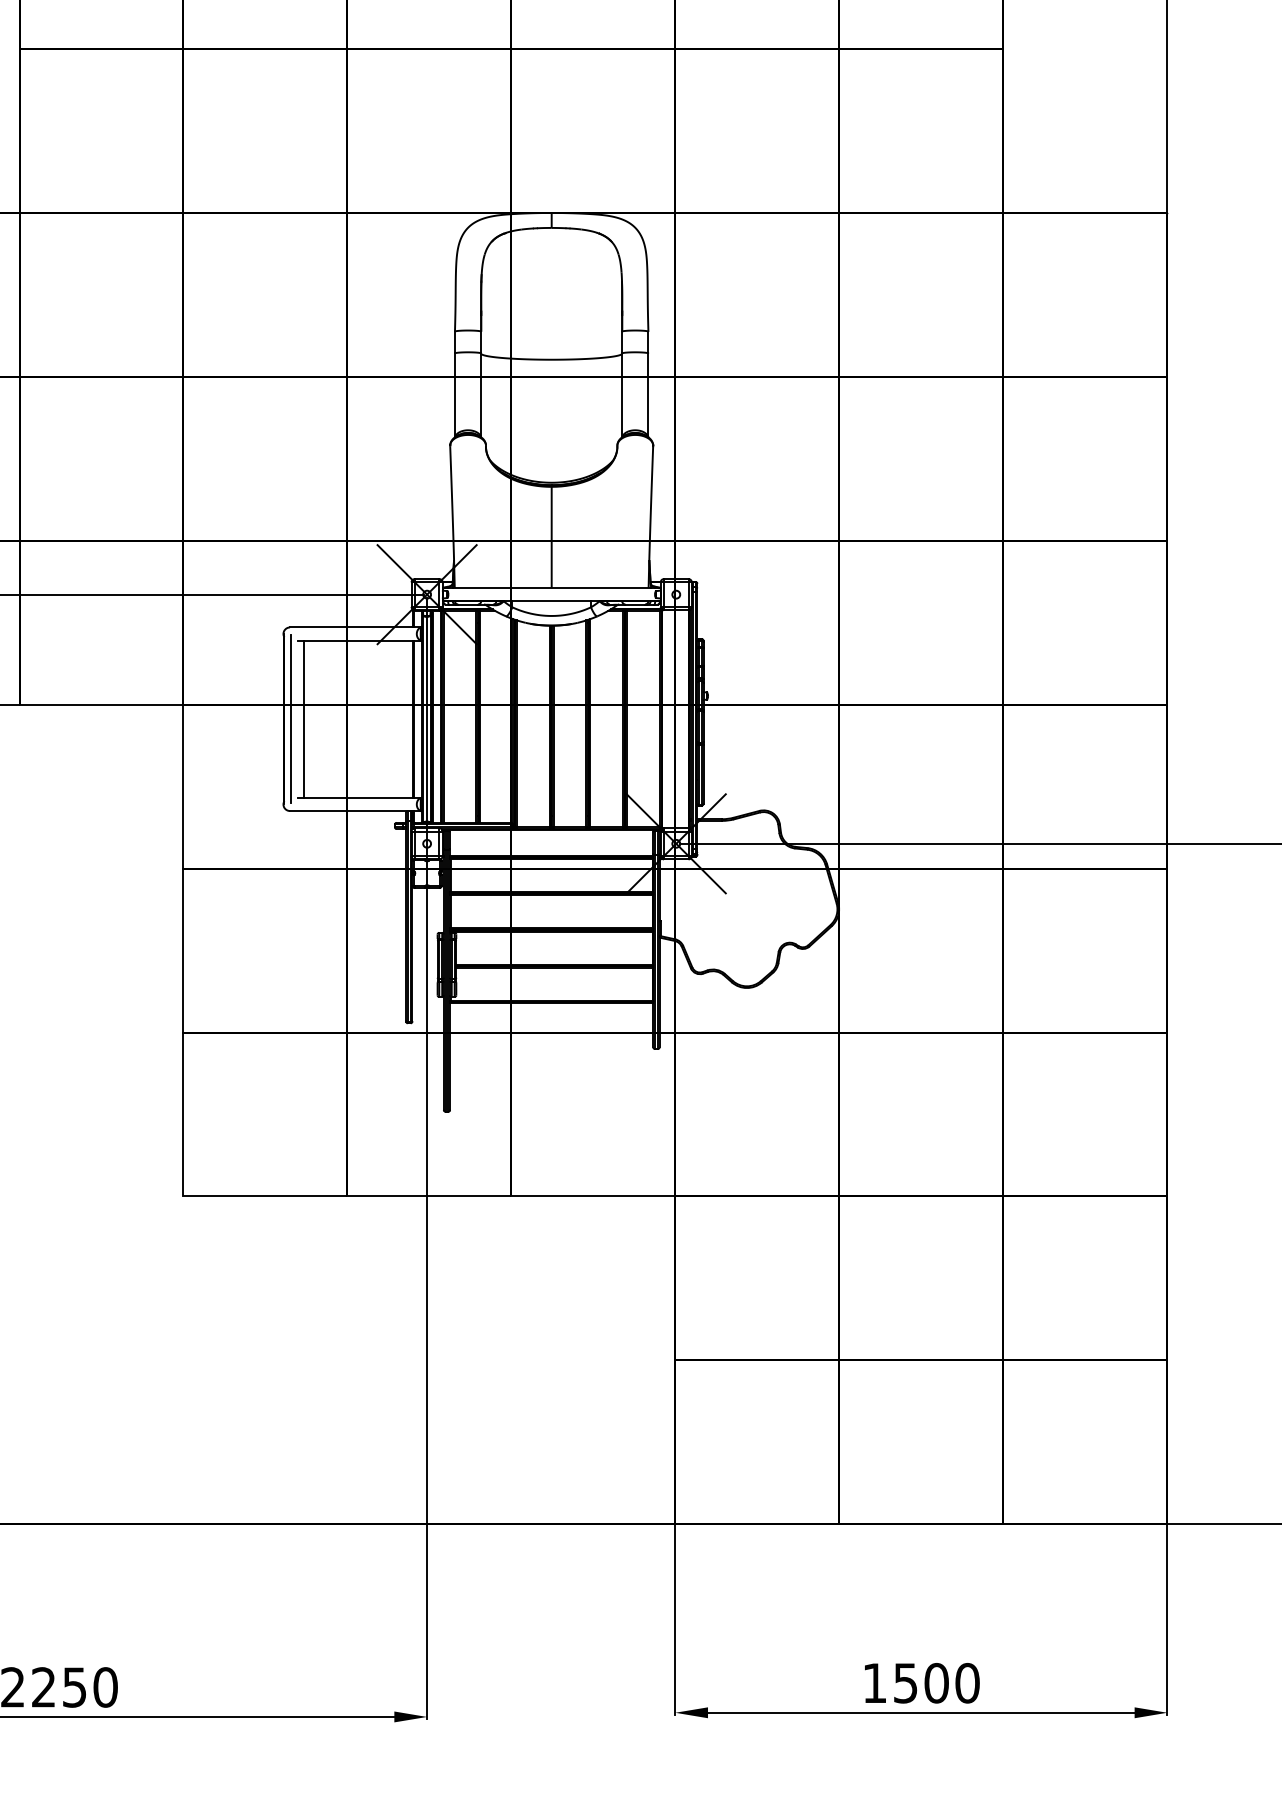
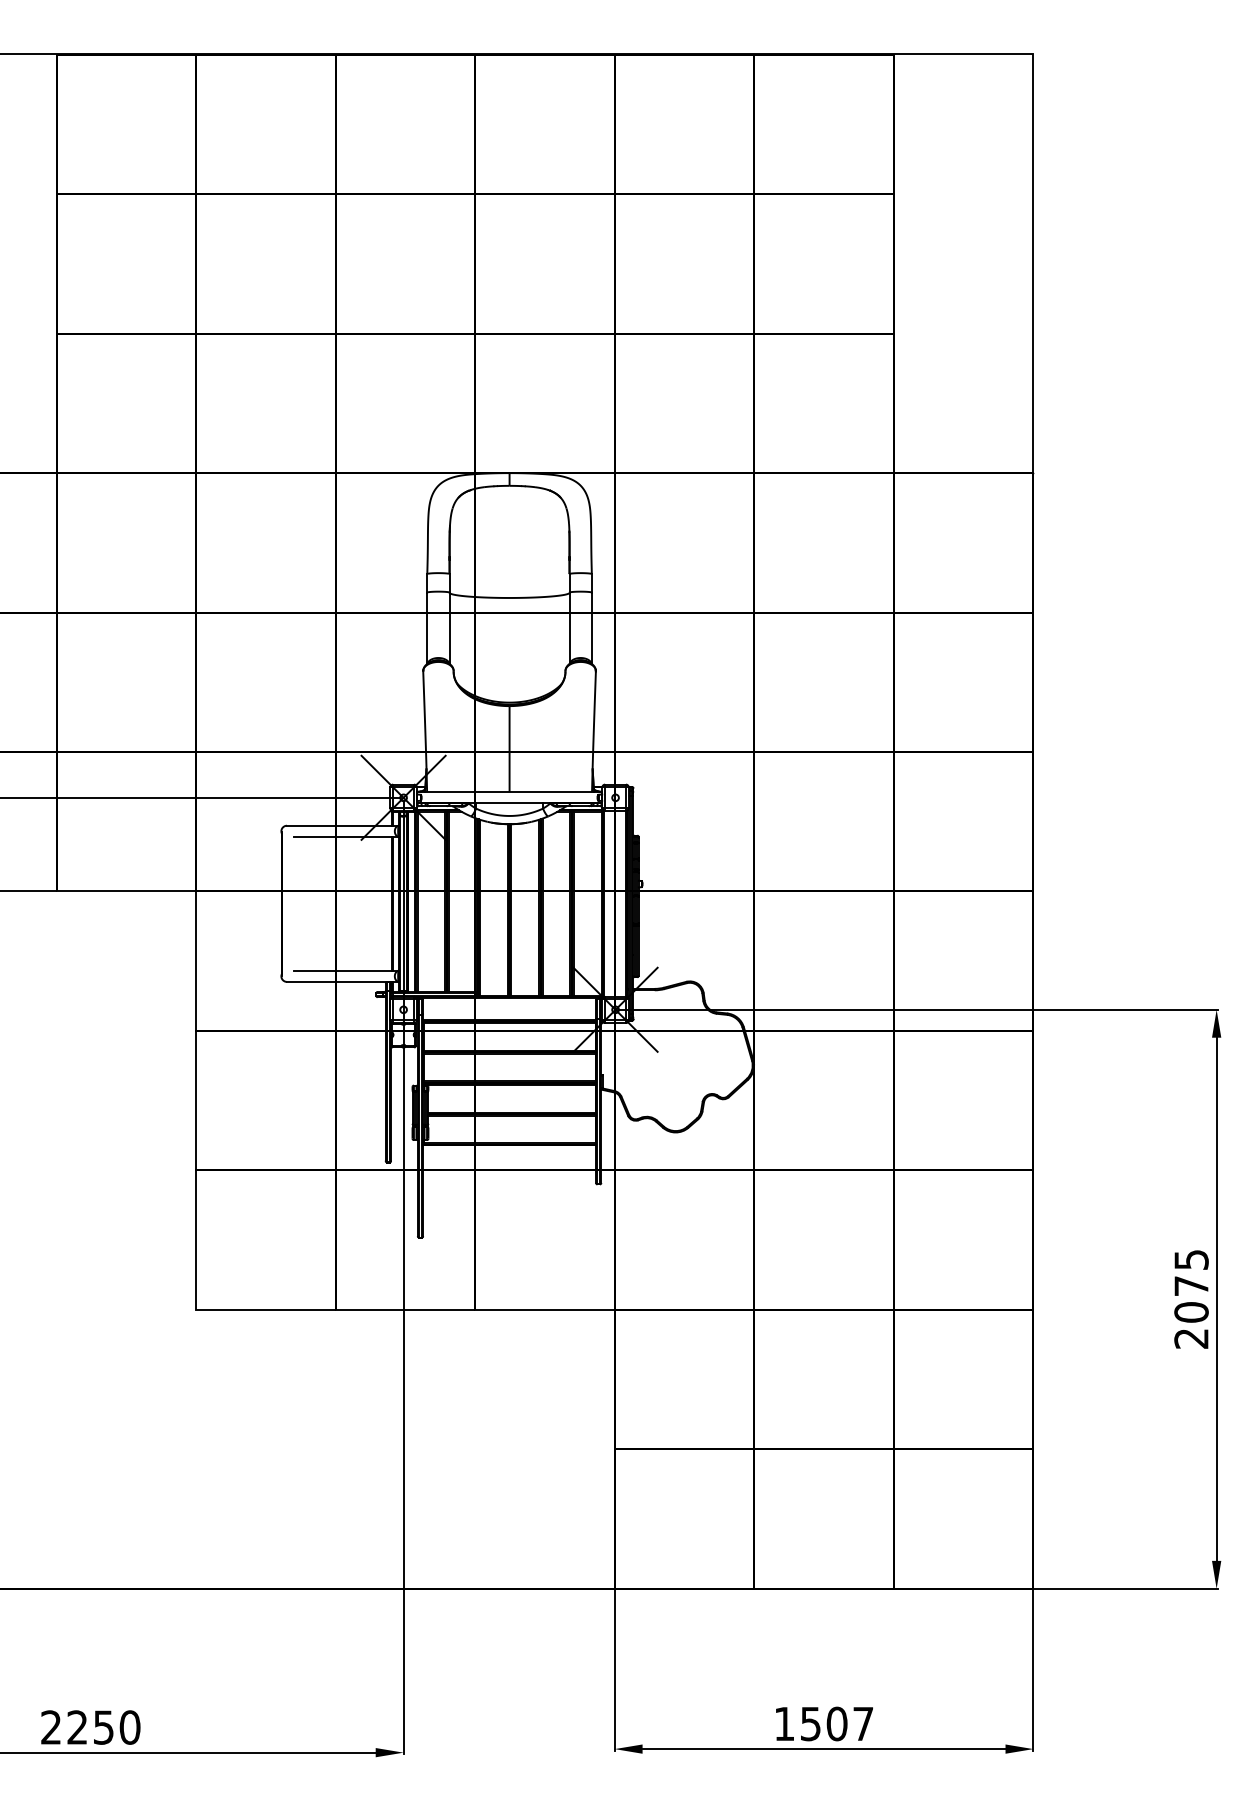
line: (290, 718) -> (287, 903), removed
line: (303, 718) -> (298, 903), removed
text: (967, 1682) -> (863, 1723), 1500 -> 1507

